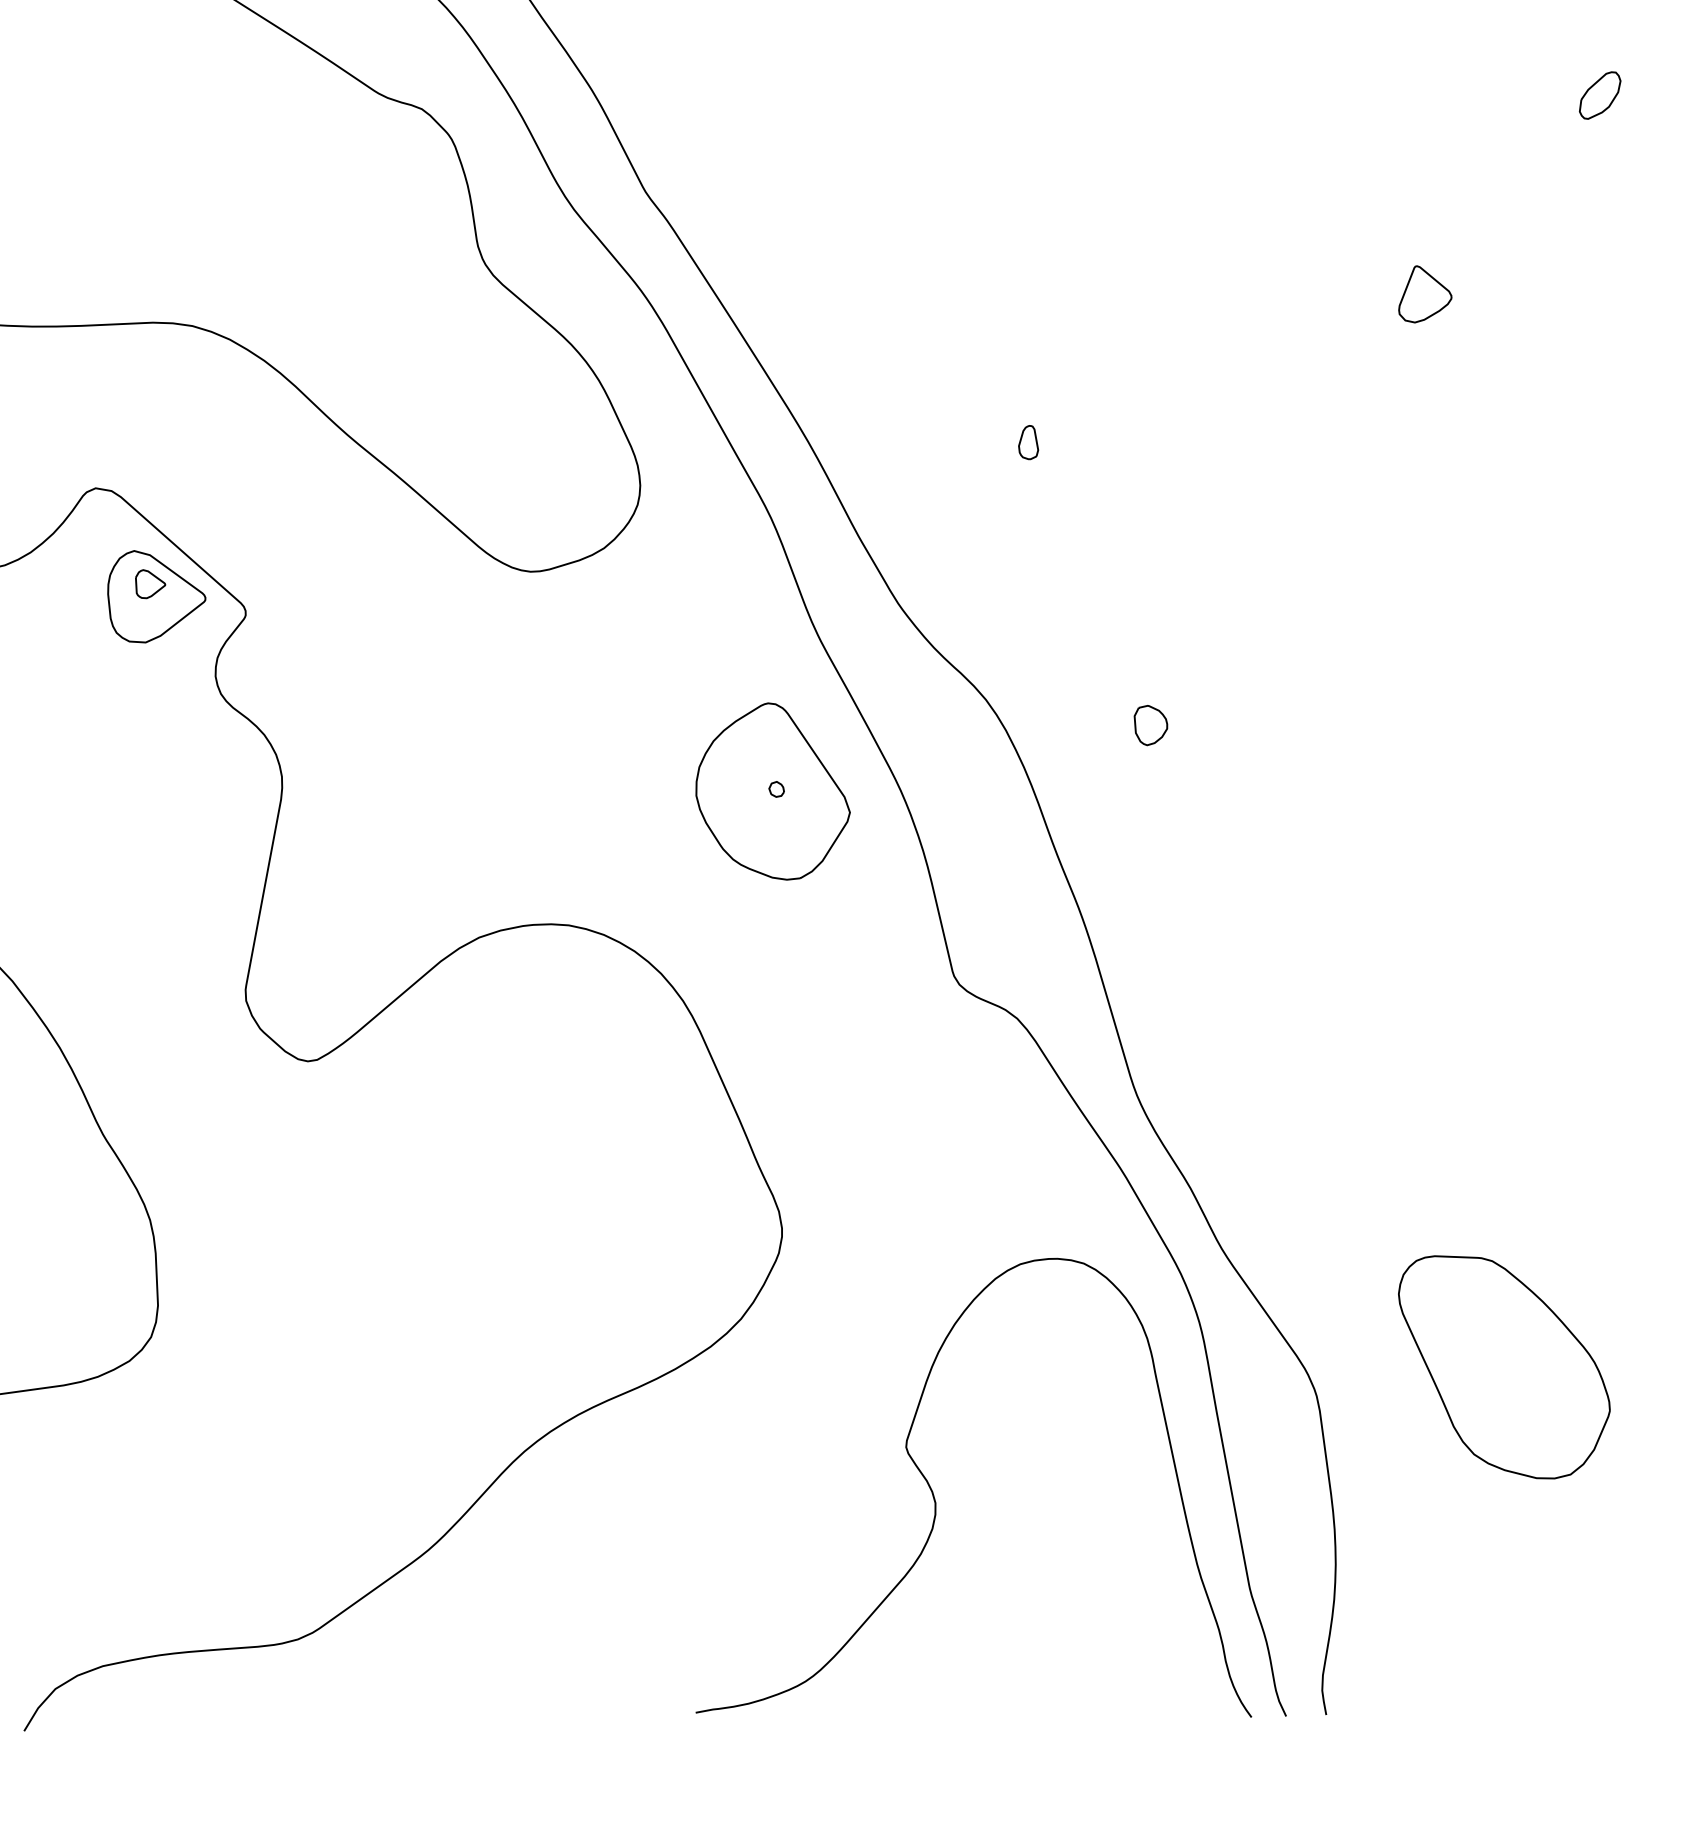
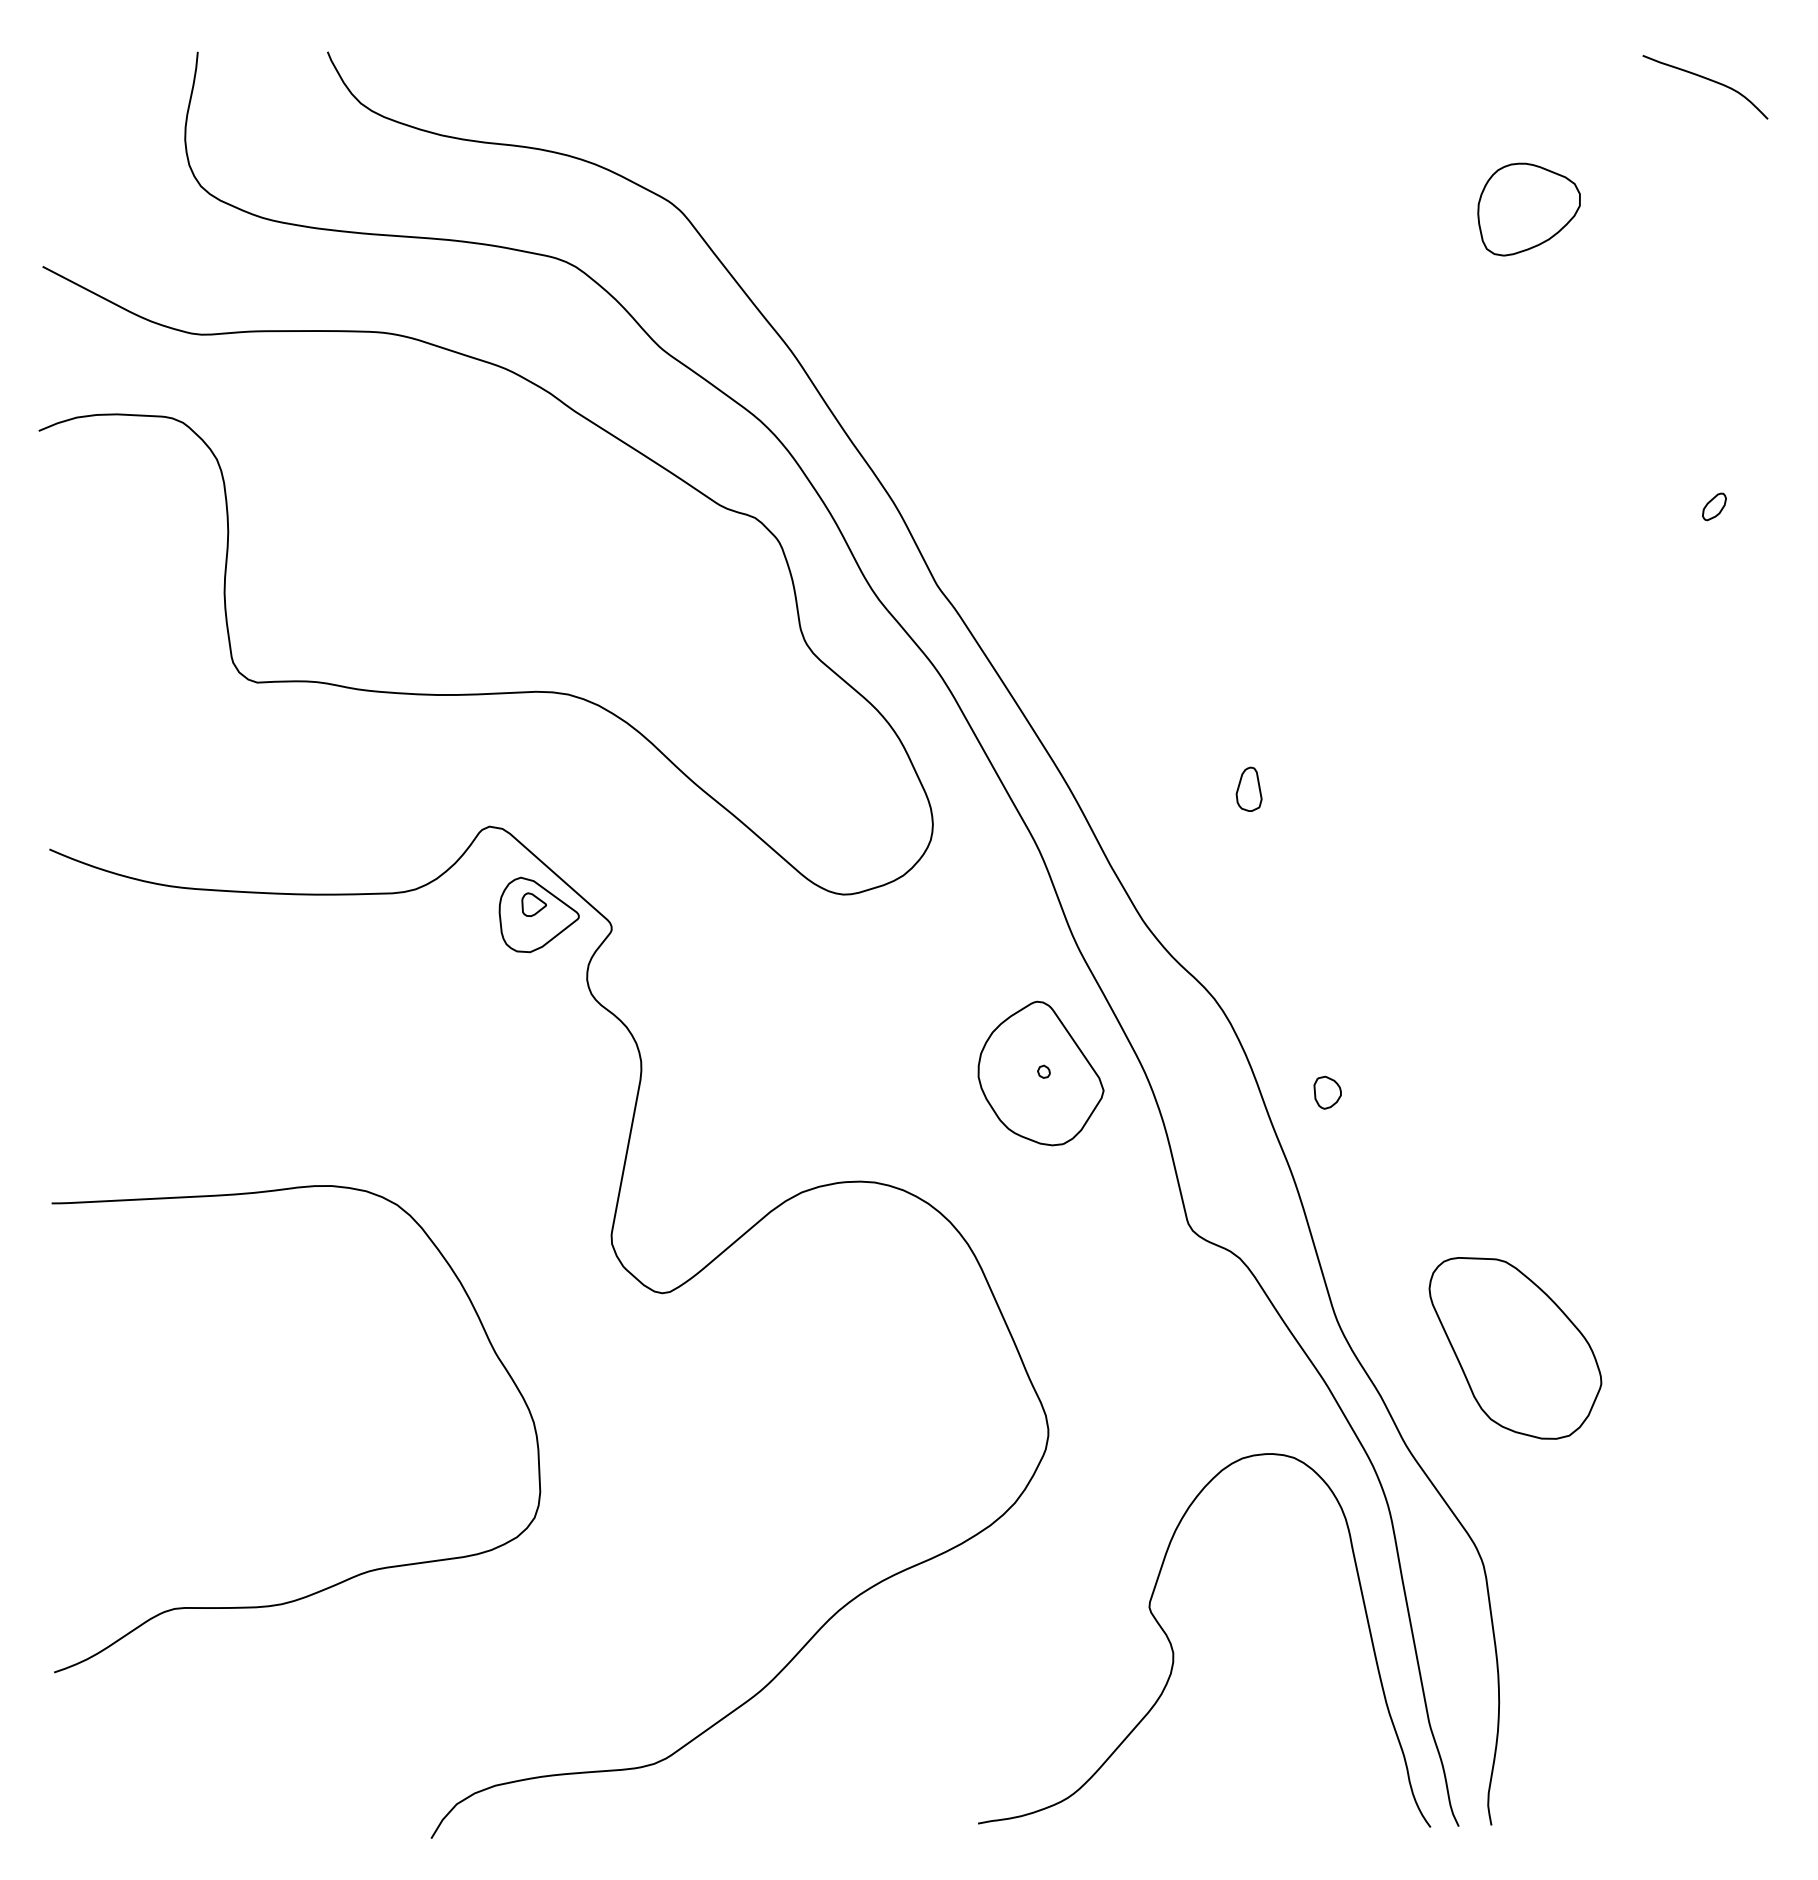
part: (1600, 95) -> (1714, 506), size x0.7
part: (1424, 294) -> (1571, 668), removed
part: (1027, 442) -> (1248, 789), size x1.6
part: (1150, 725) -> (1327, 1092), moved
part: (1504, 1367) -> (1515, 1348), moved

